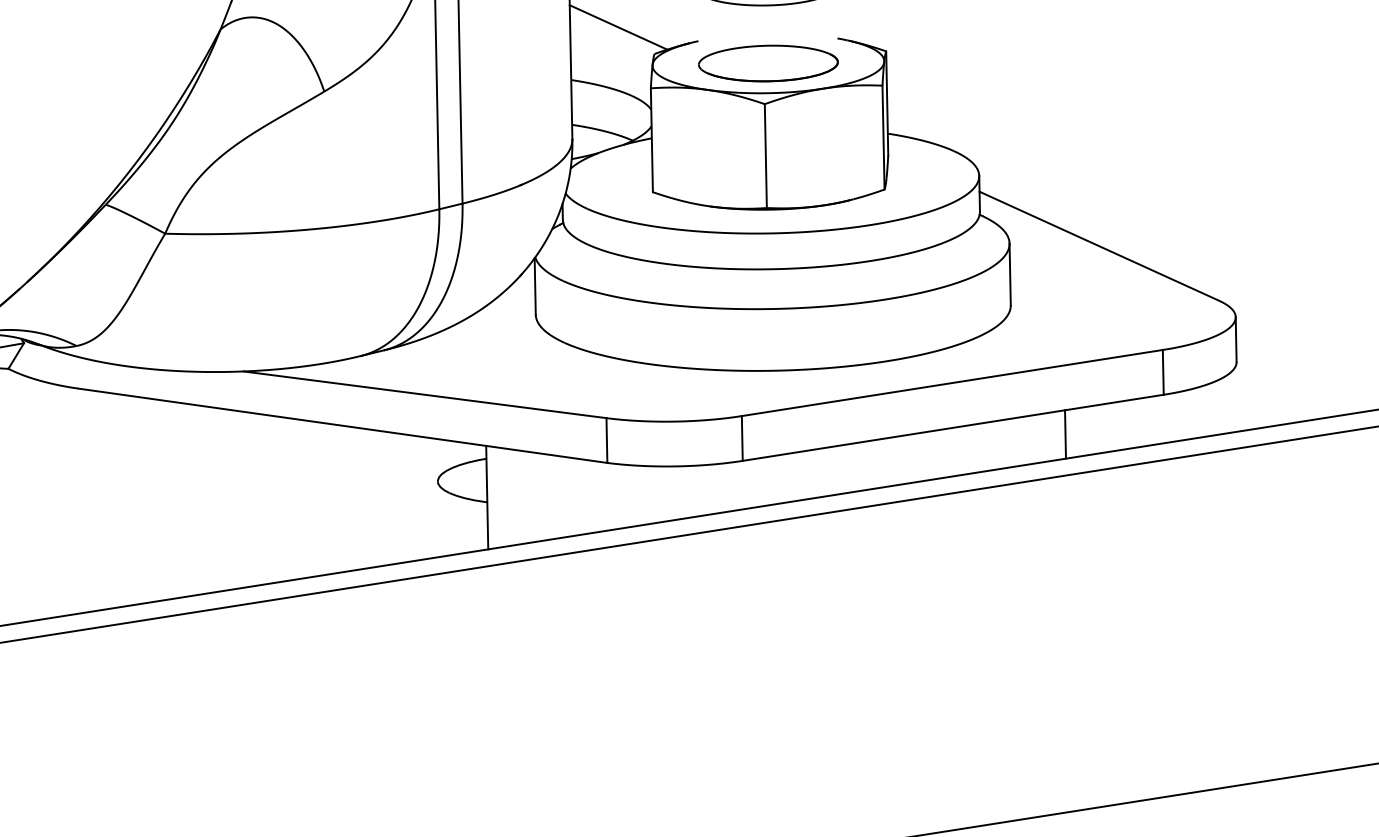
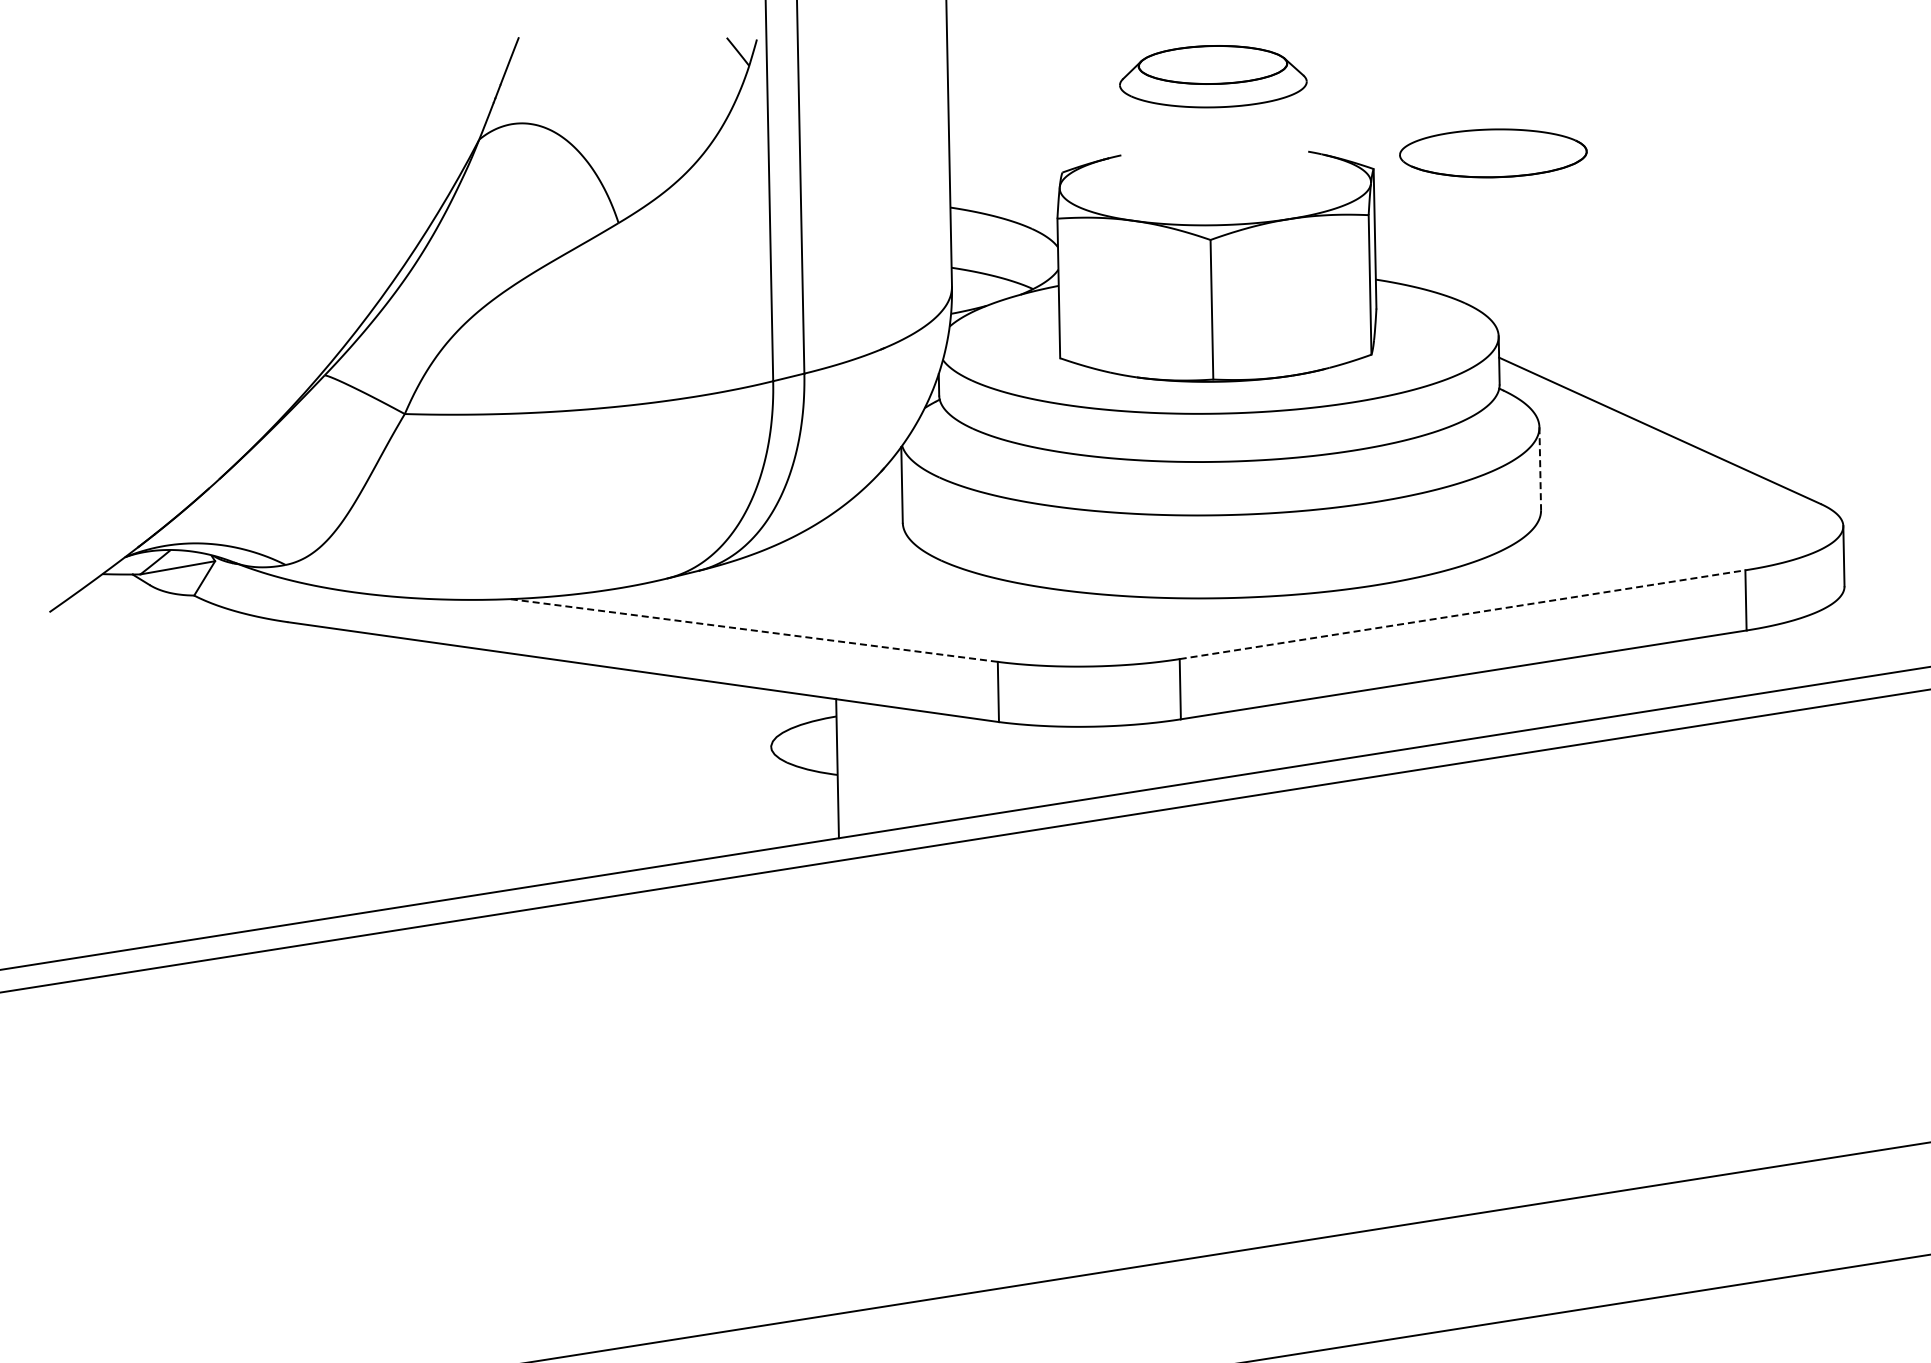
line: (618, 27) -> (1013, 136), removed
part: (768, 63) -> (1493, 153), moved
line: (1010, 274) -> (1540, 468), solid -> dashed
line: (953, 382) -> (1463, 614), solid -> dashed
line: (424, 394) -> (753, 630), solid -> dashed
line: (1065, 434) -> (1614, 683), removed

